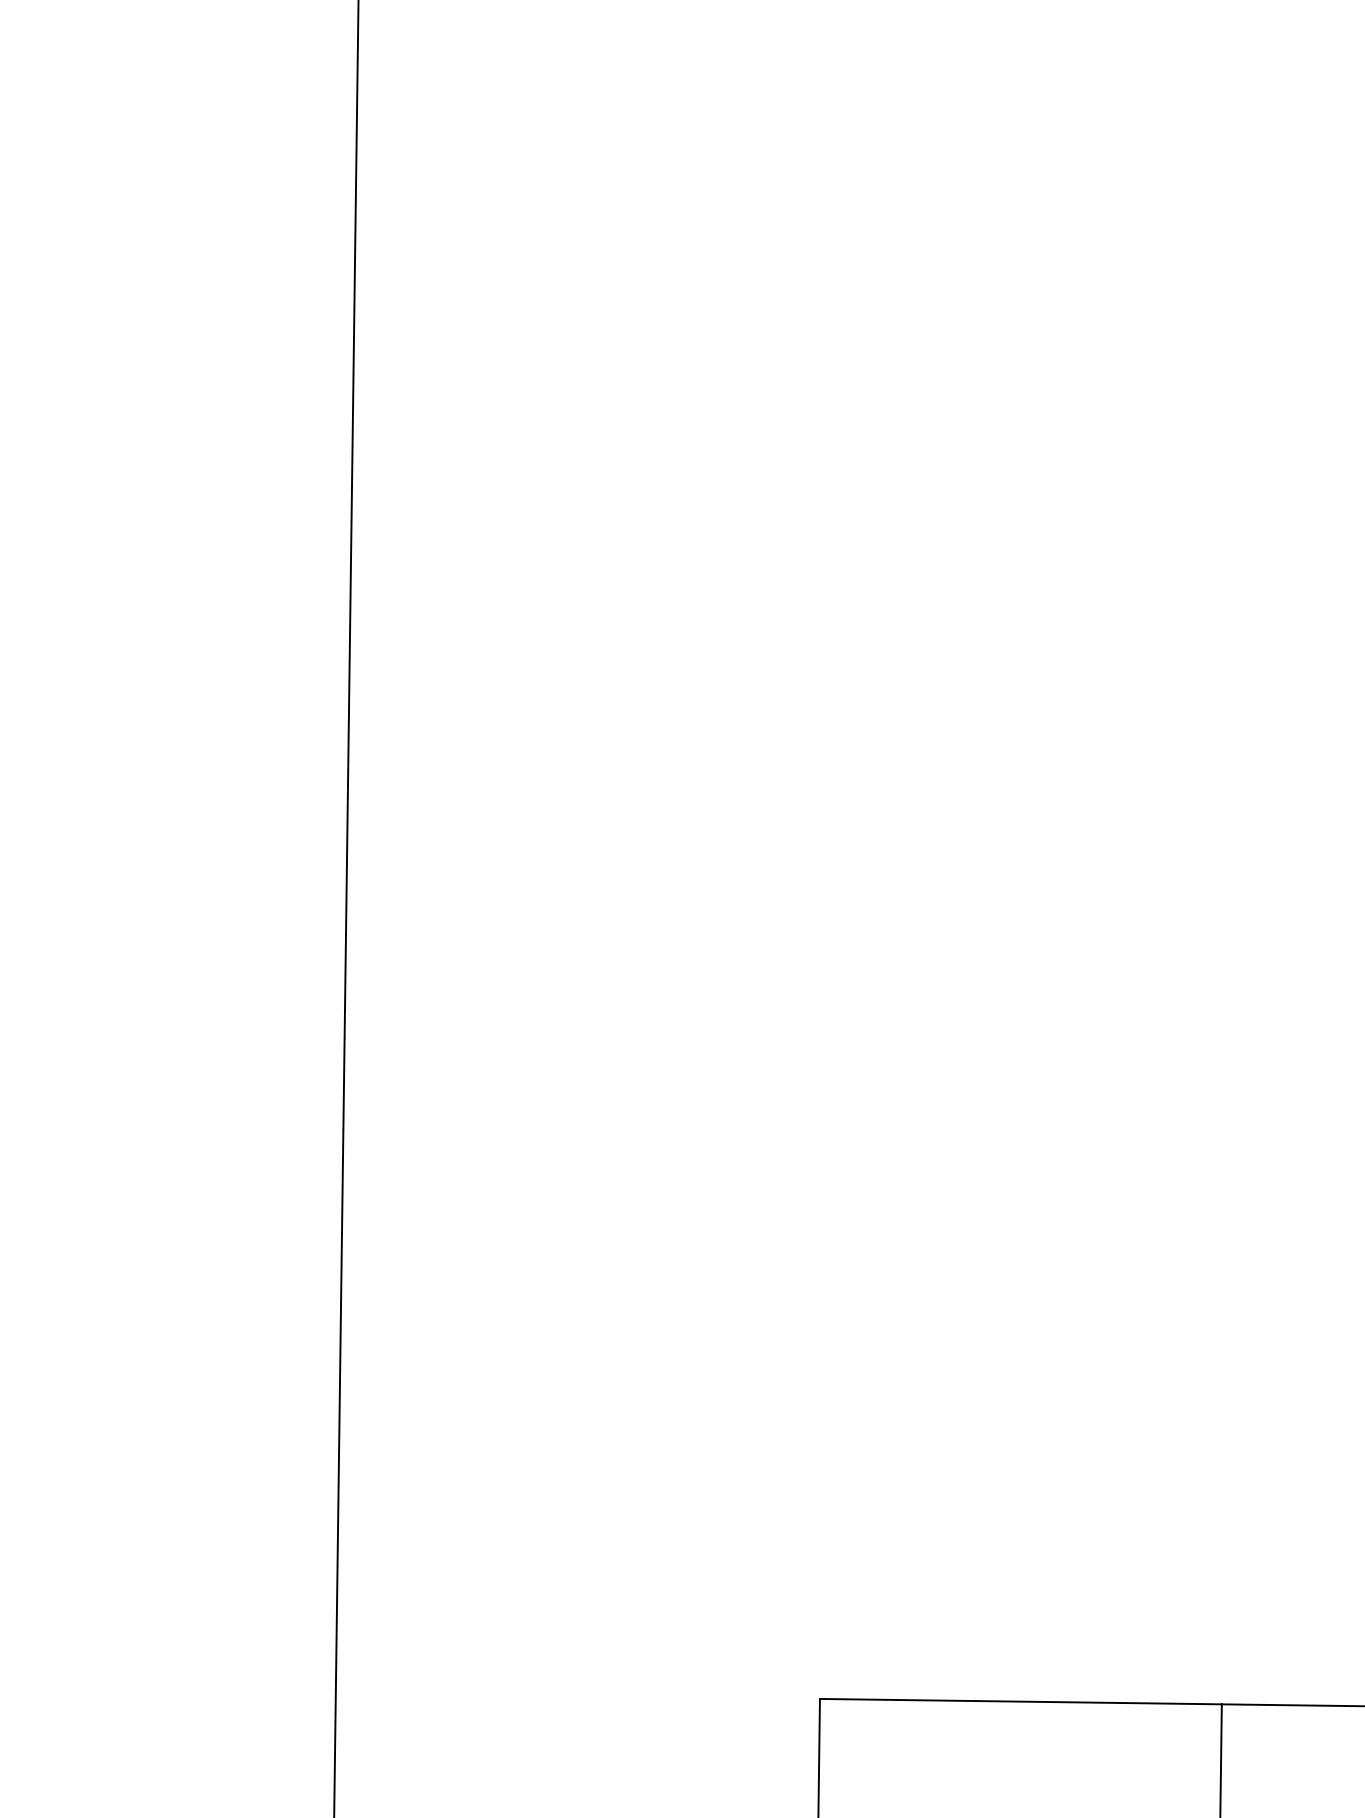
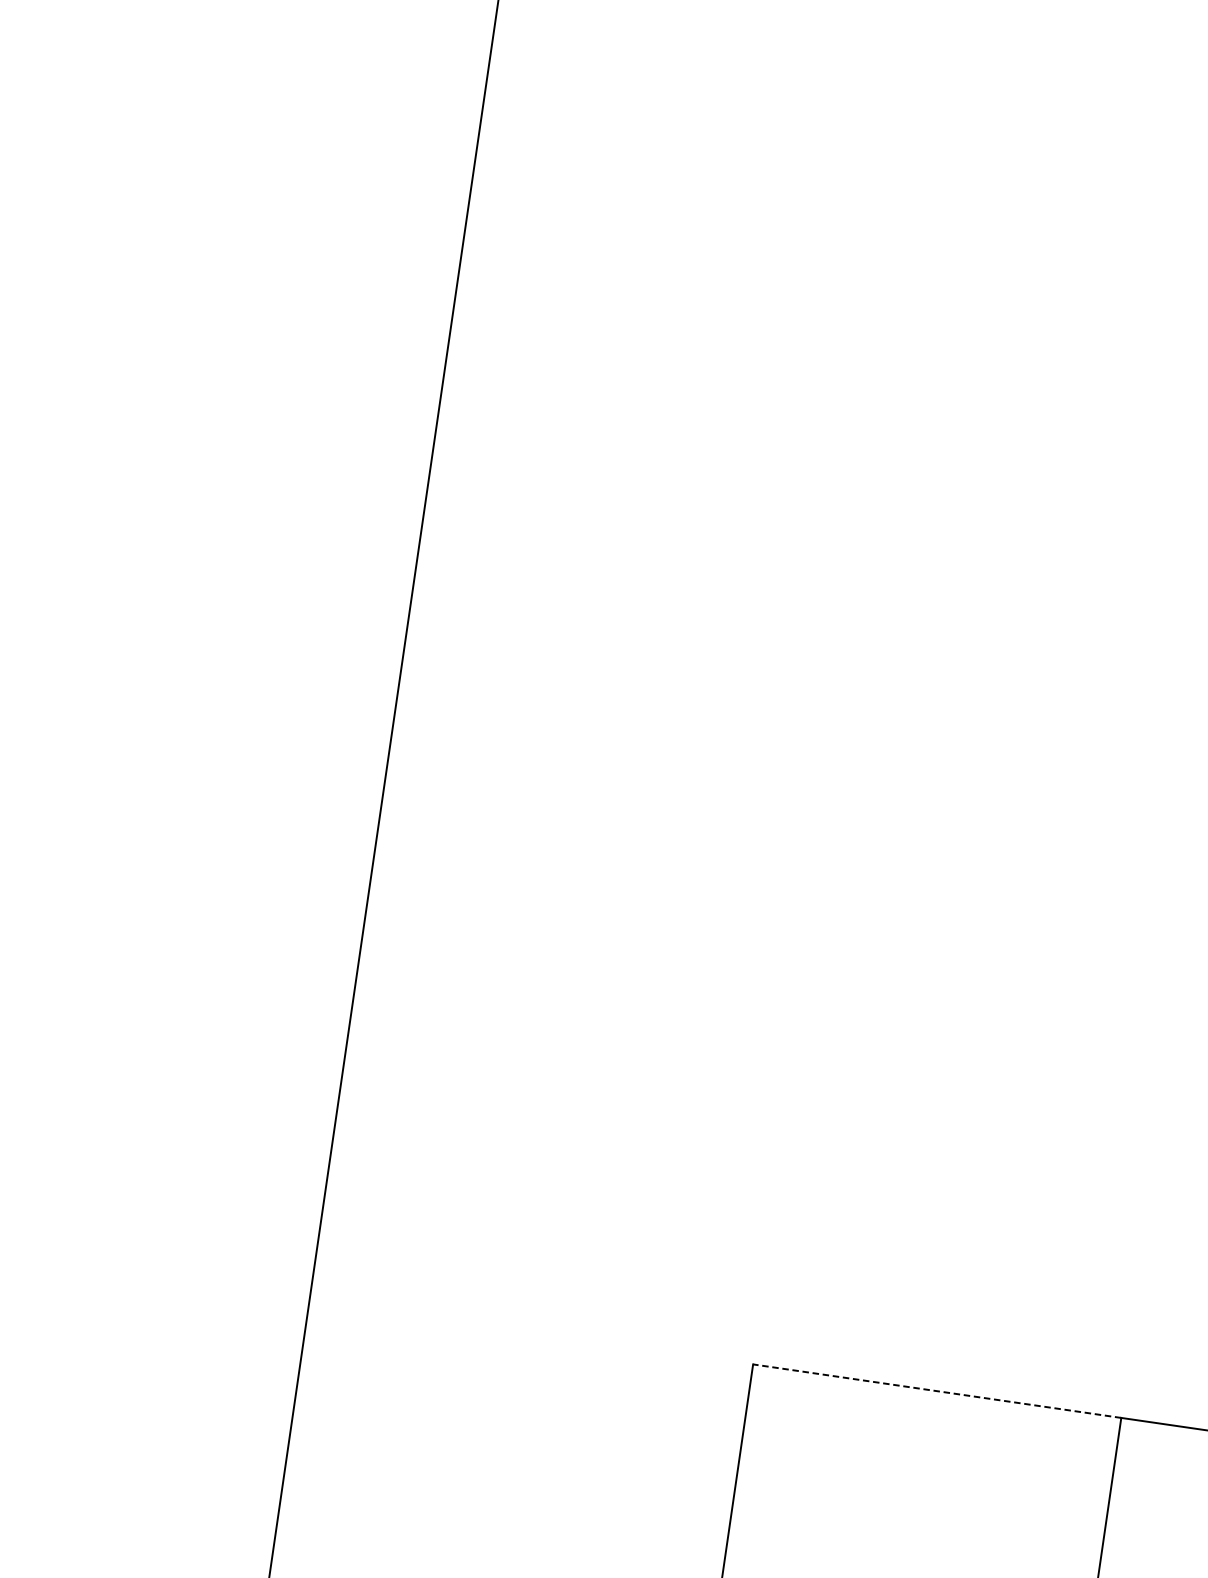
line: (1020, 1701) -> (936, 1390), solid -> dashed

